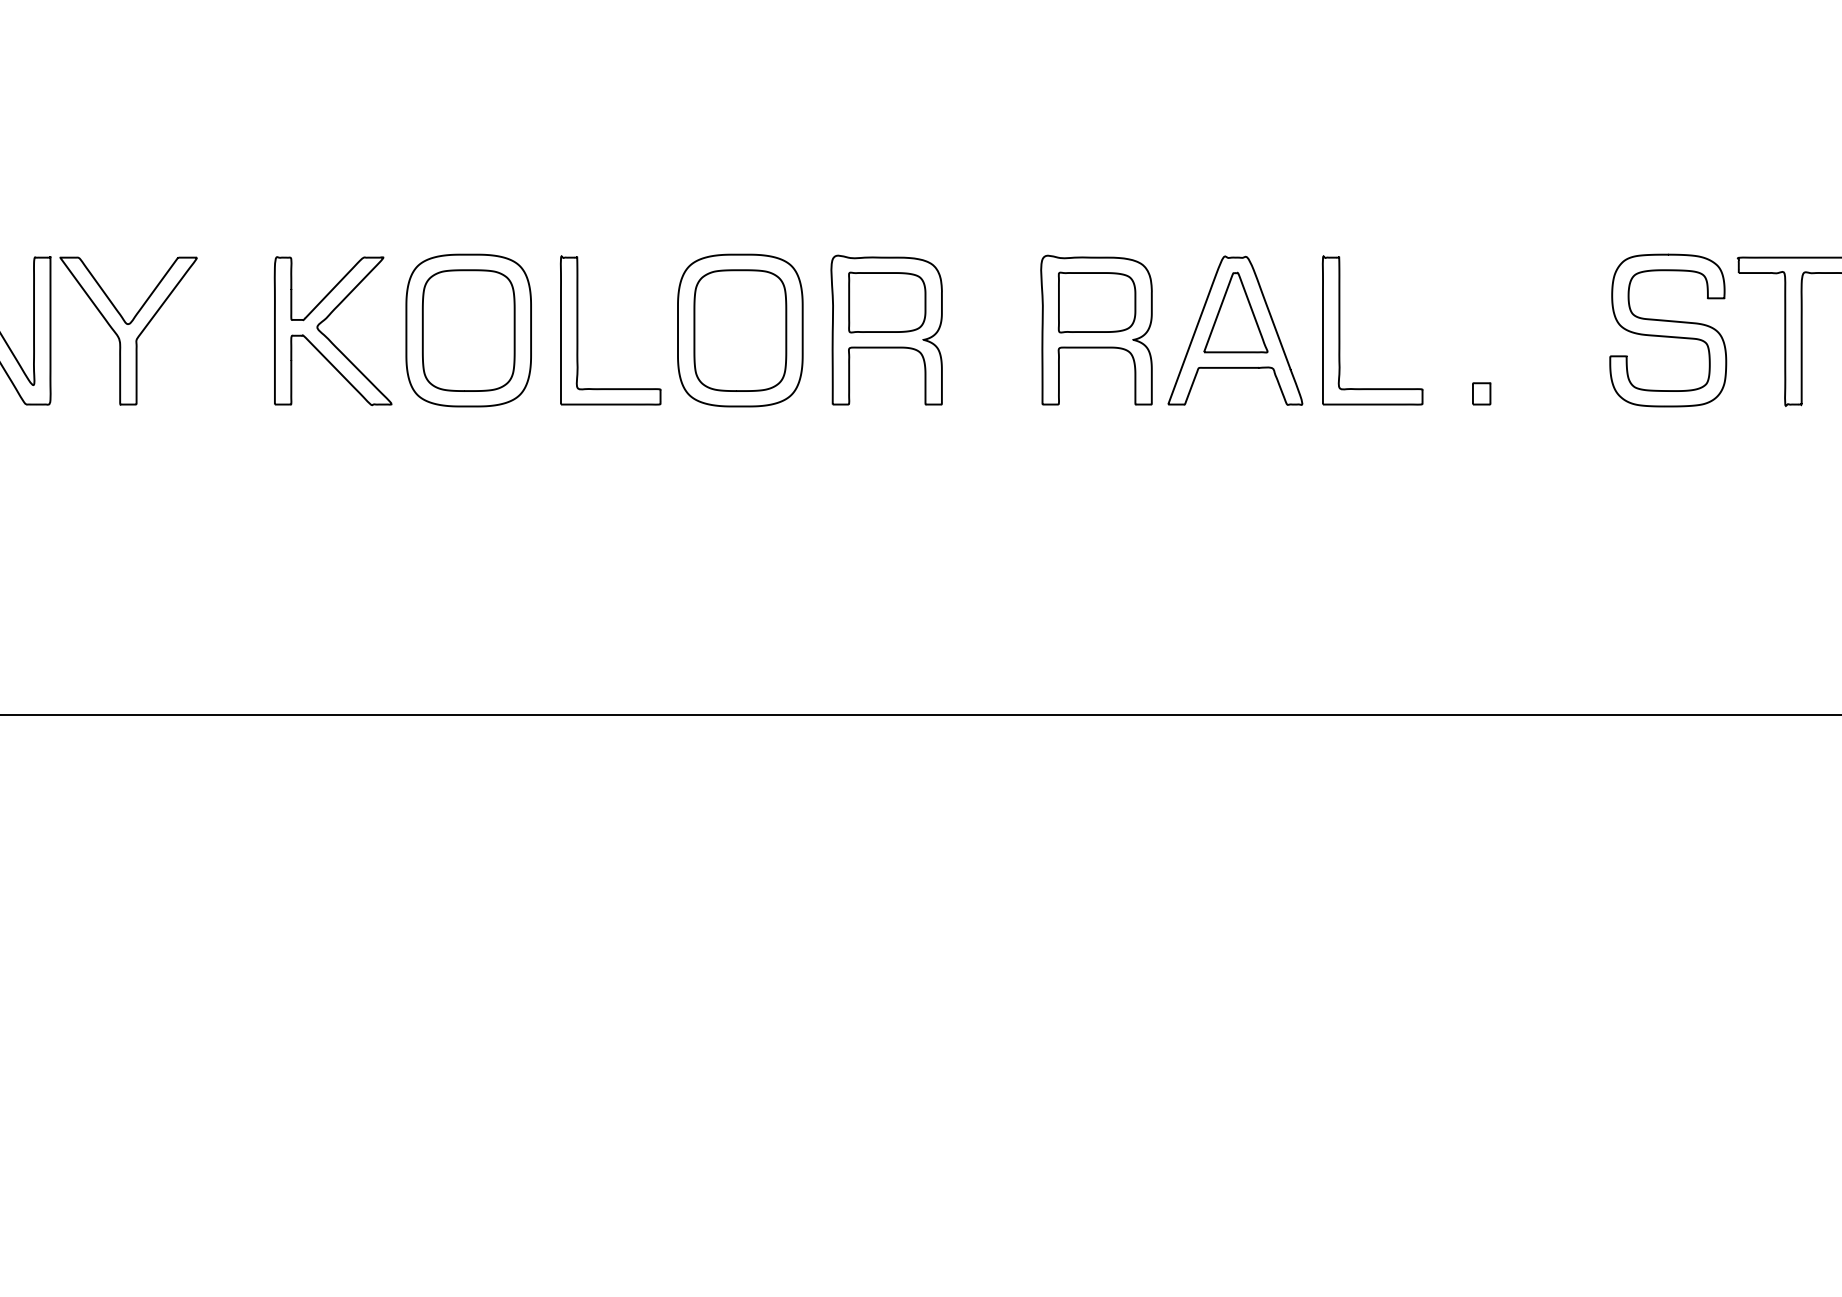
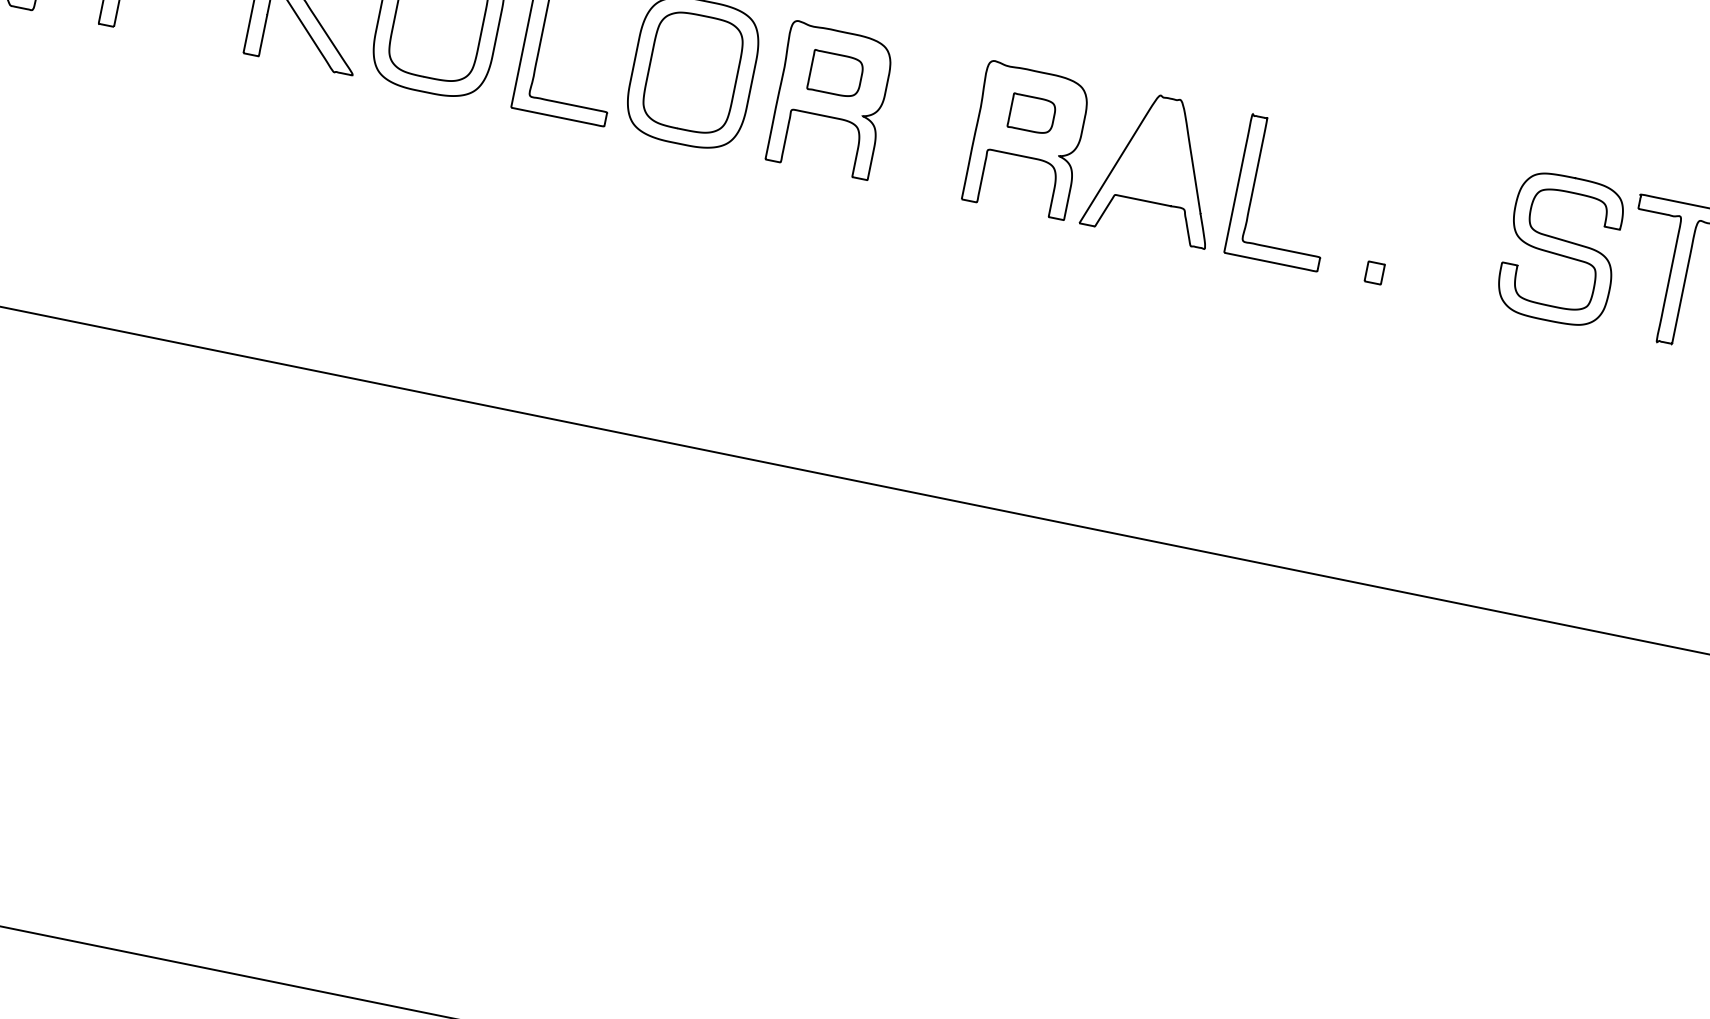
part: (887, 302) -> (836, 74), size x0.7
part: (1096, 302) -> (1031, 114), size x0.6
part: (1235, 312) -> (1159, 149), removed

